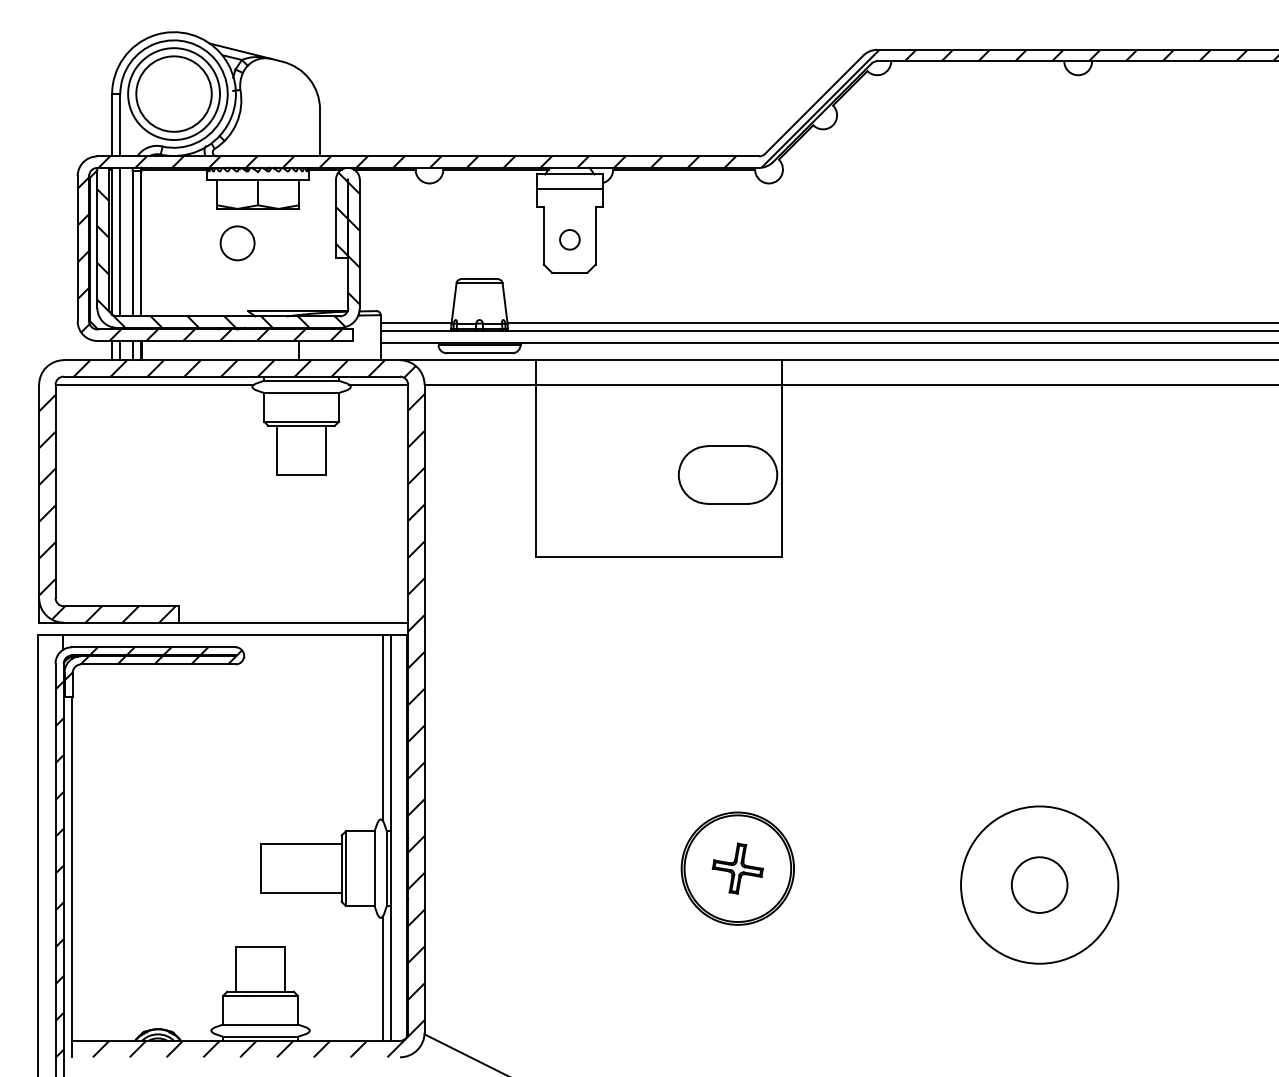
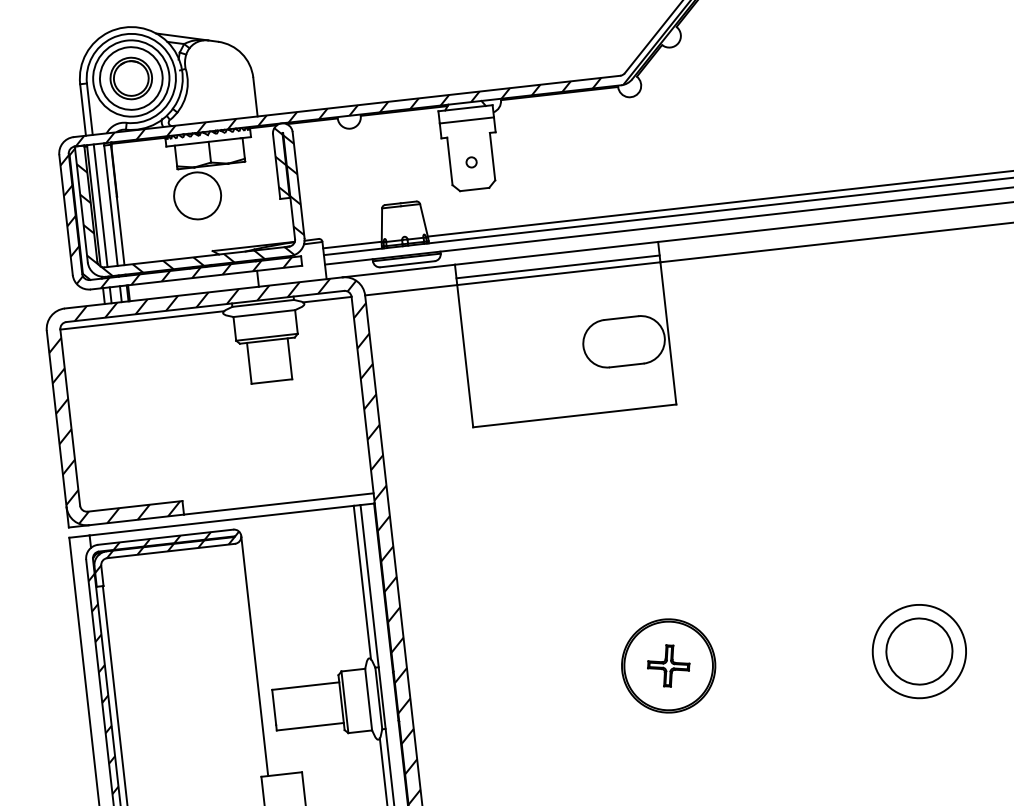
part: (173, 93) -> (130, 78), added
circle: (569, 240) -> (471, 162), size x0.62
circle: (237, 243) -> (197, 196), size x1.67
line: (659, 376) -> (558, 266), added
line: (244, 801) -> (255, 656), added
circle: (1039, 884) -> (919, 651), size x0.71
circle: (1039, 884) -> (919, 651), size x1.43

